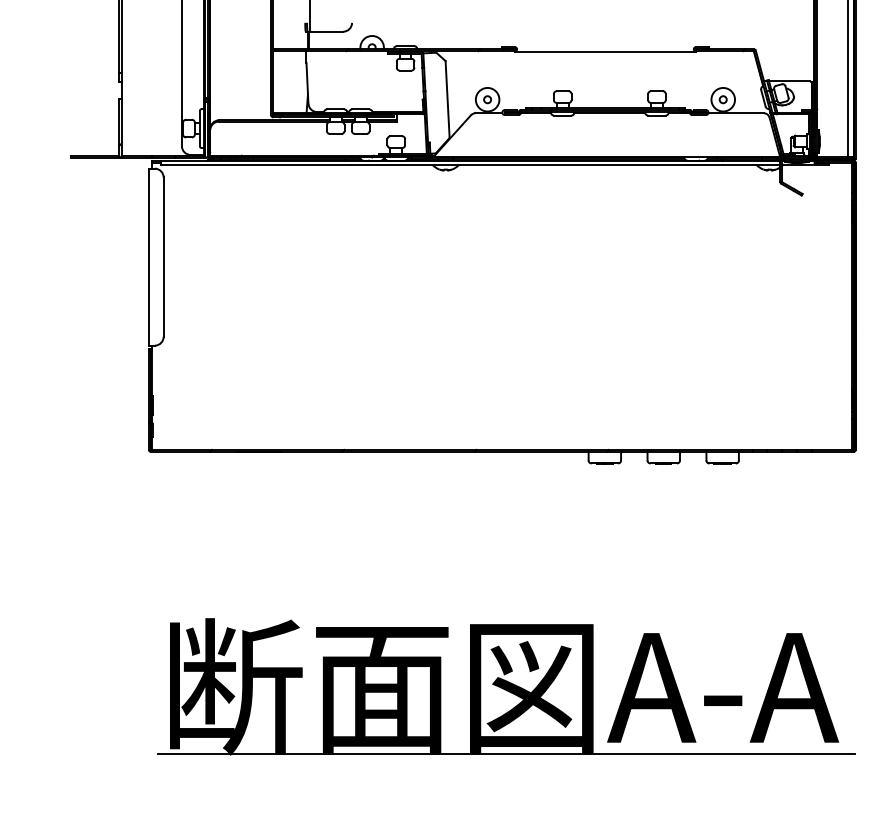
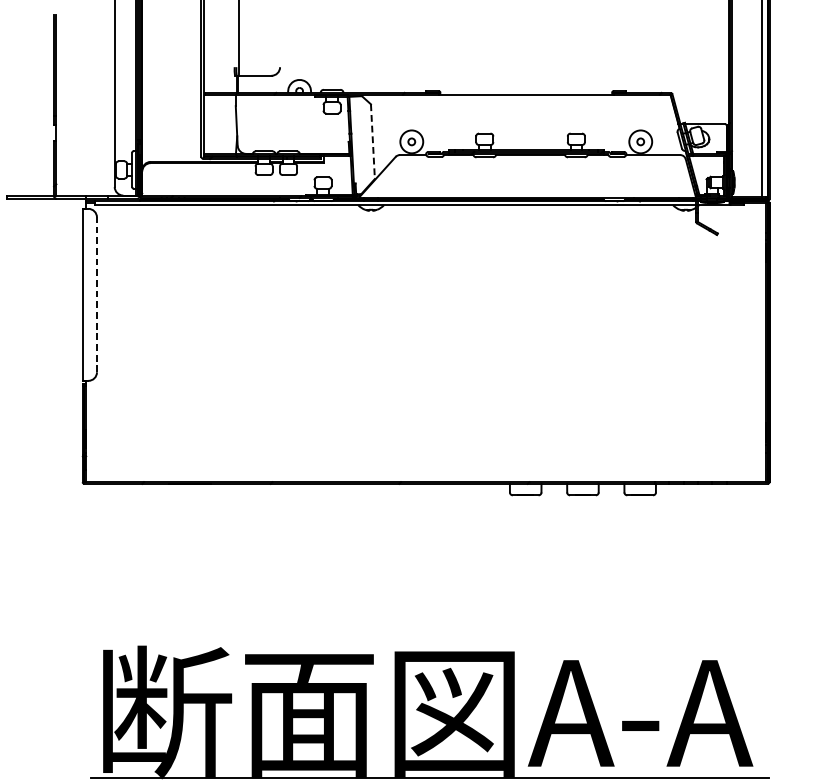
line: (447, 99) -> (372, 141), solid -> dashed
line: (163, 257) -> (96, 295), solid -> dashed

